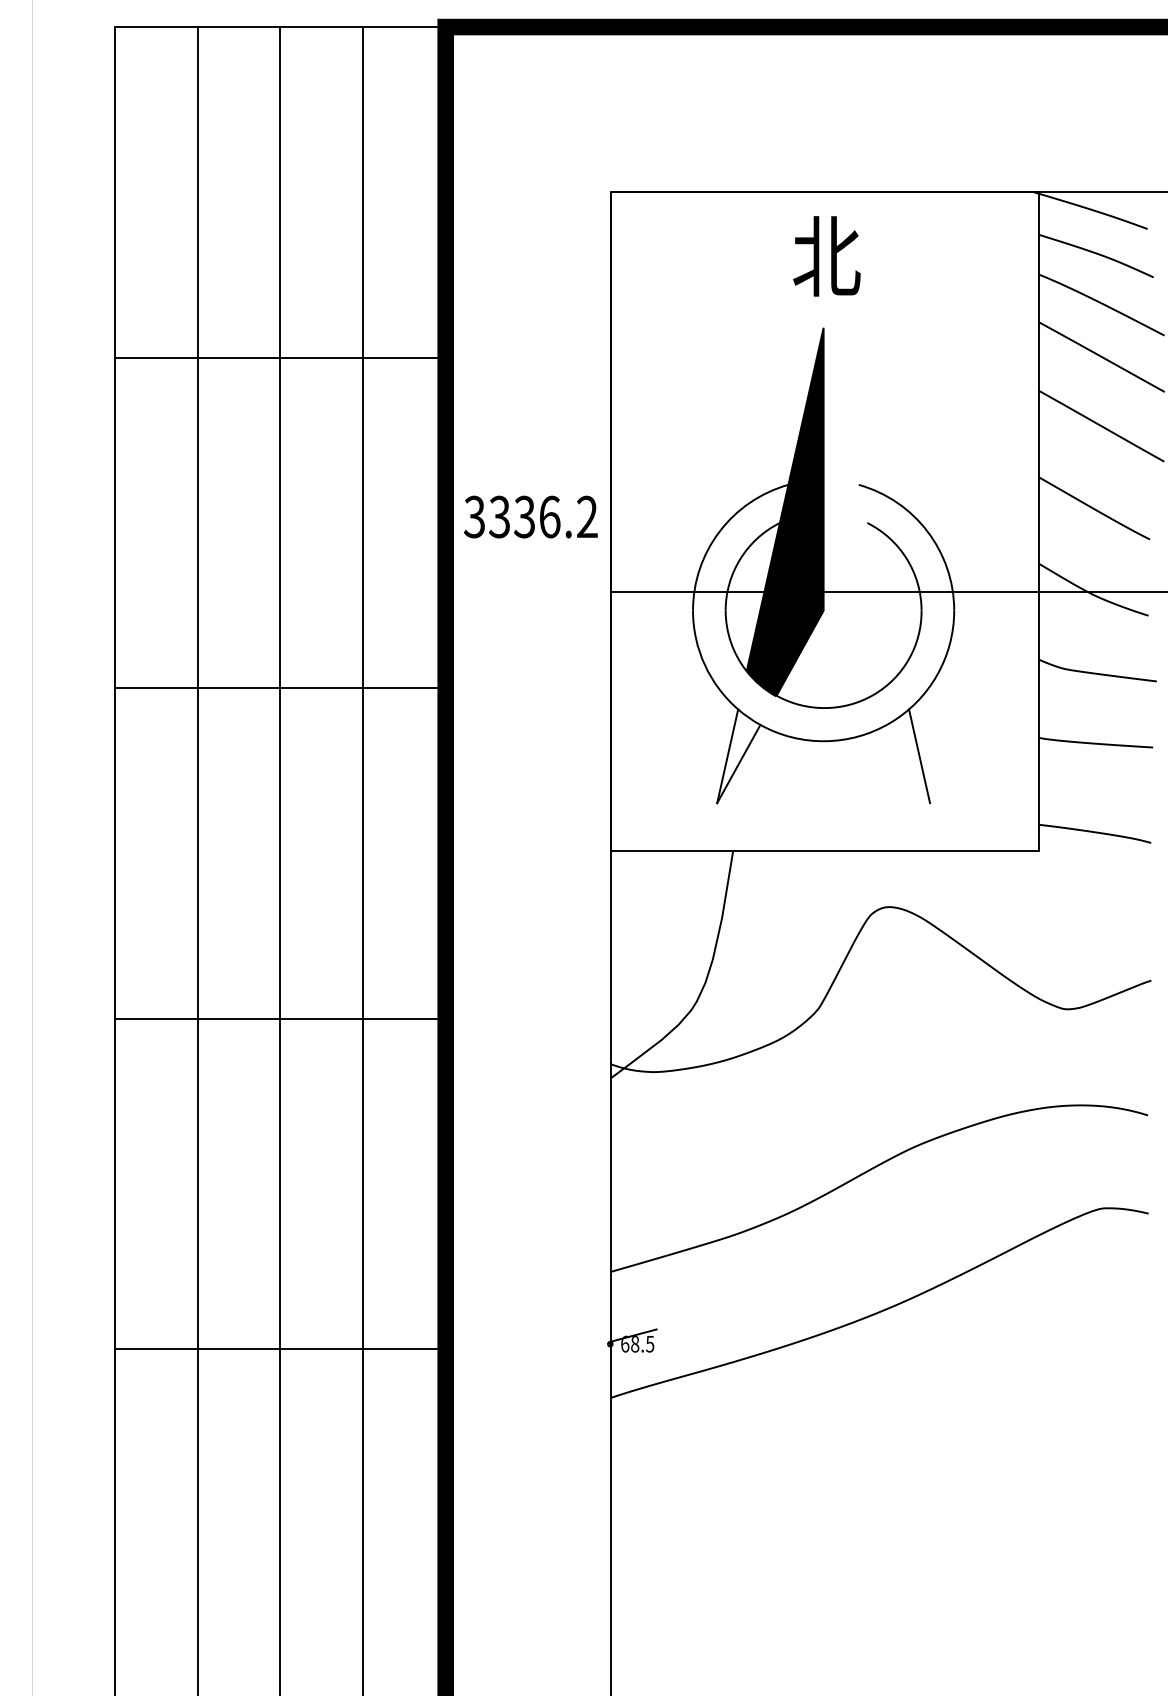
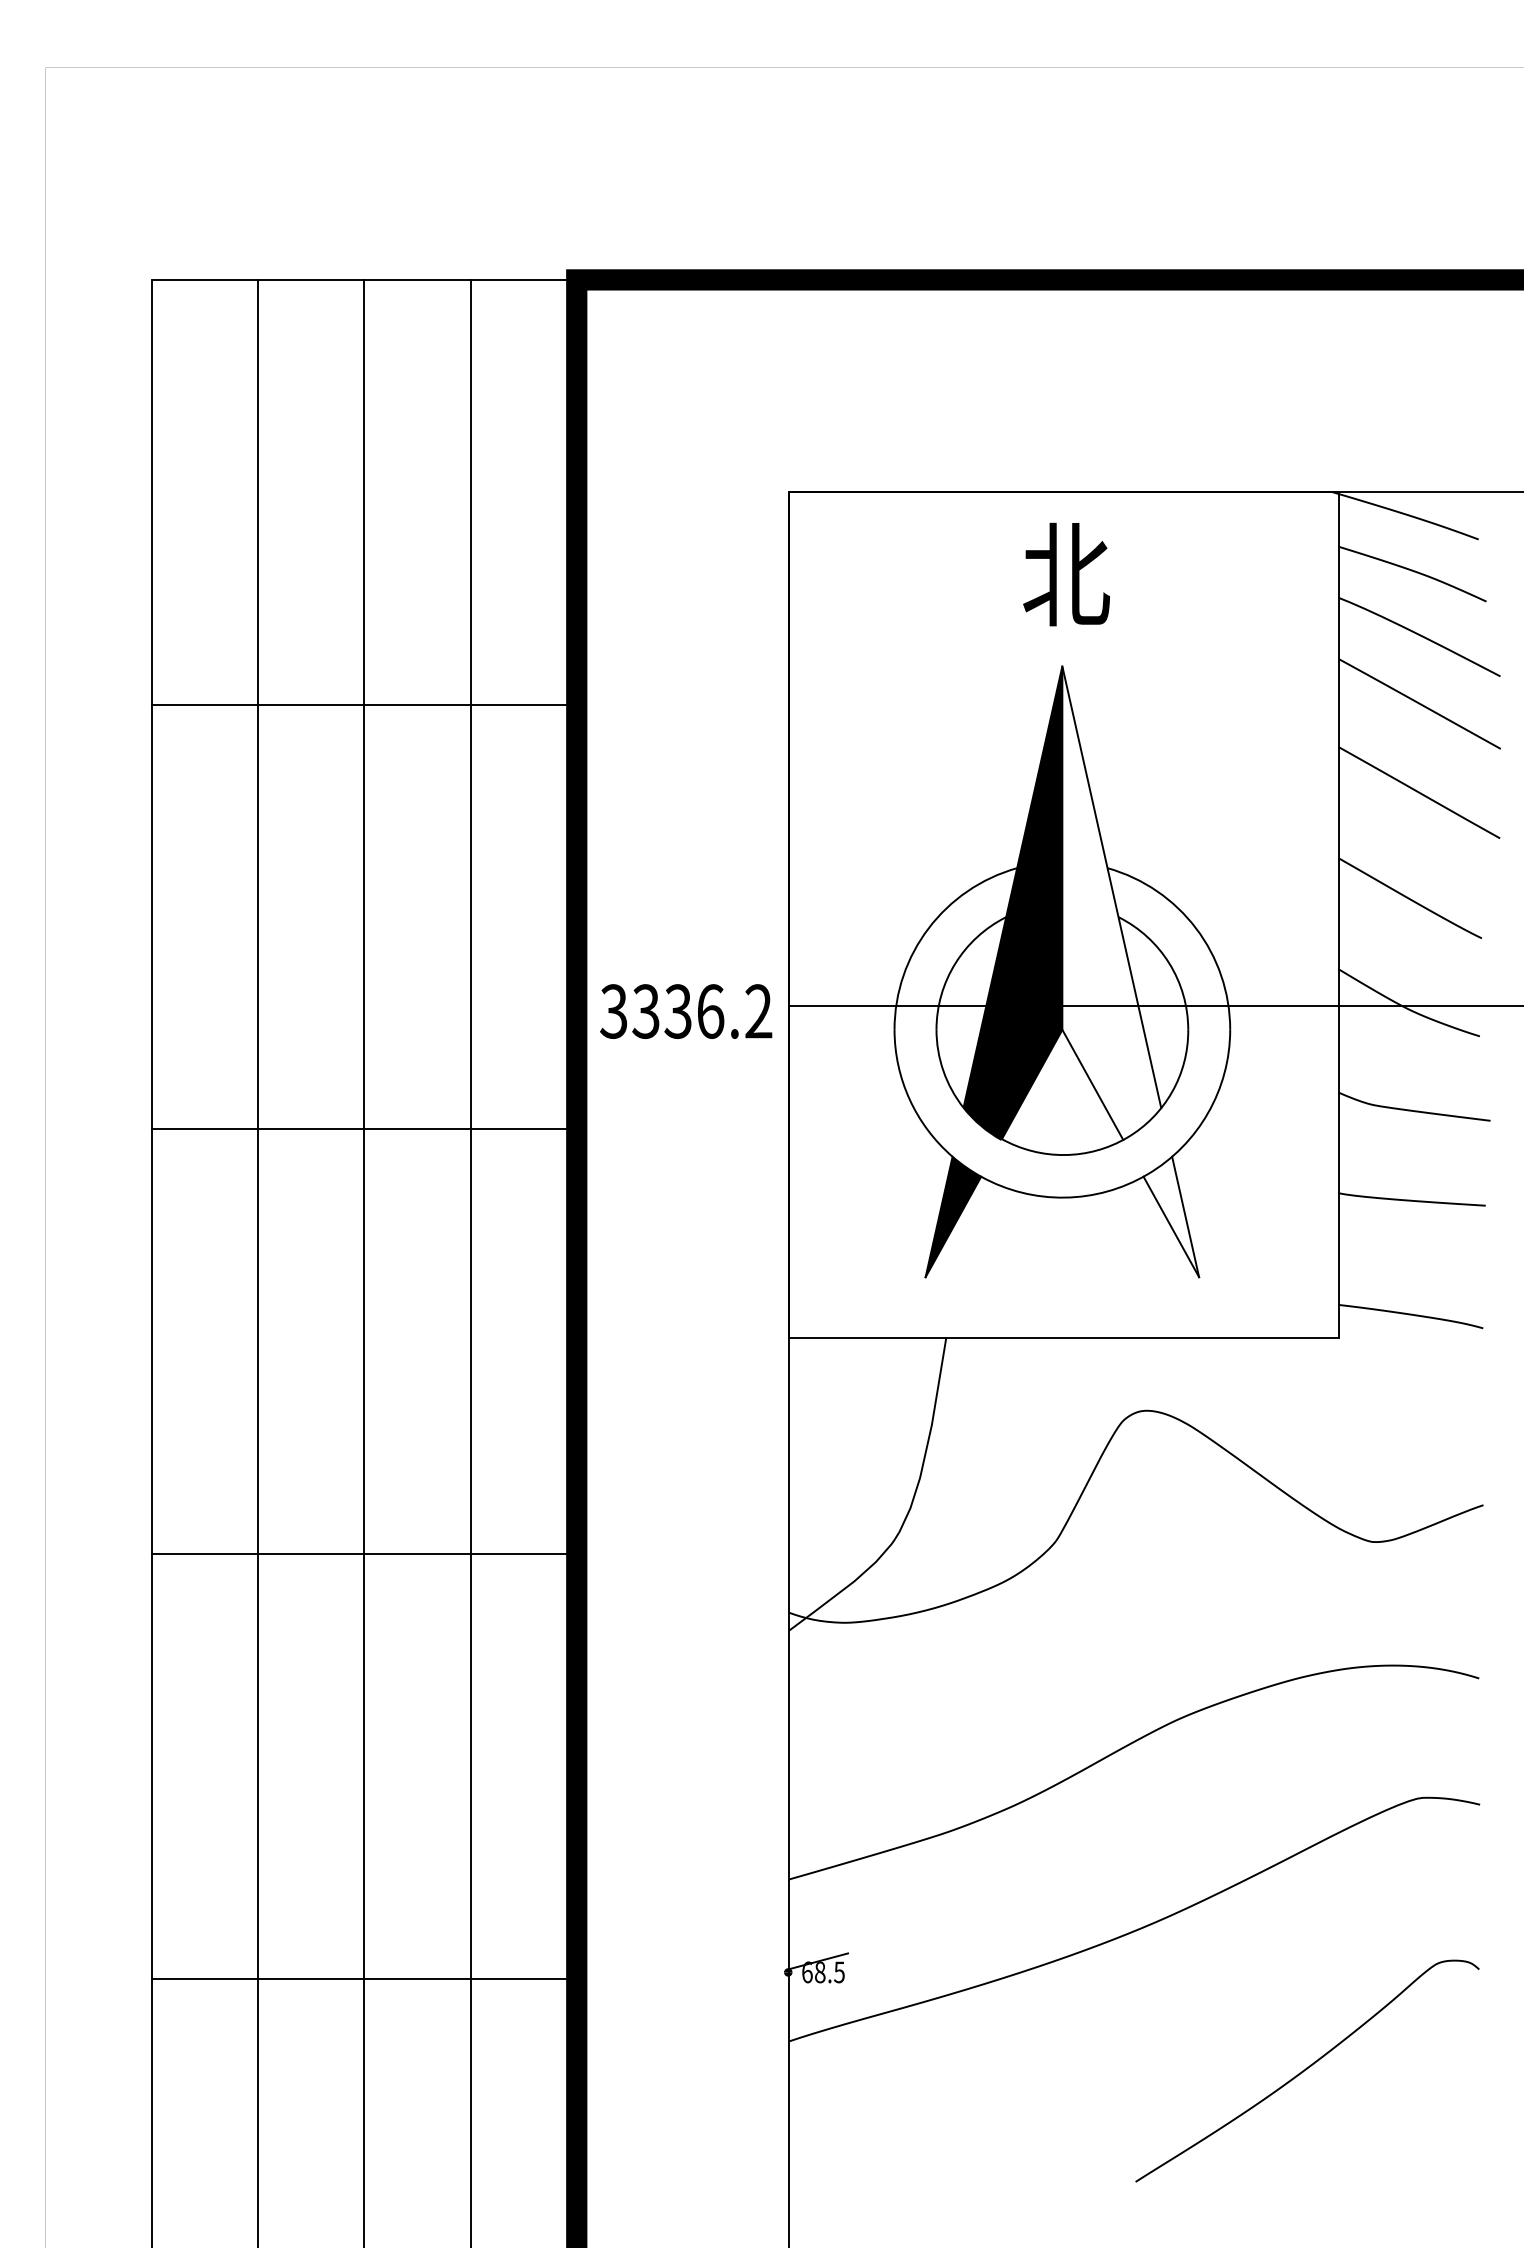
line: (861, 499) -> (1111, 886), added
text: (531, 517) -> (686, 1011), moved
line: (847, 653) -> (1092, 1084), added
fill: (738, 755) -> (953, 1216), added
line: (908, 763) -> (1171, 1226), added
curve: (1014, 1419) -> (1307, 2069), added

